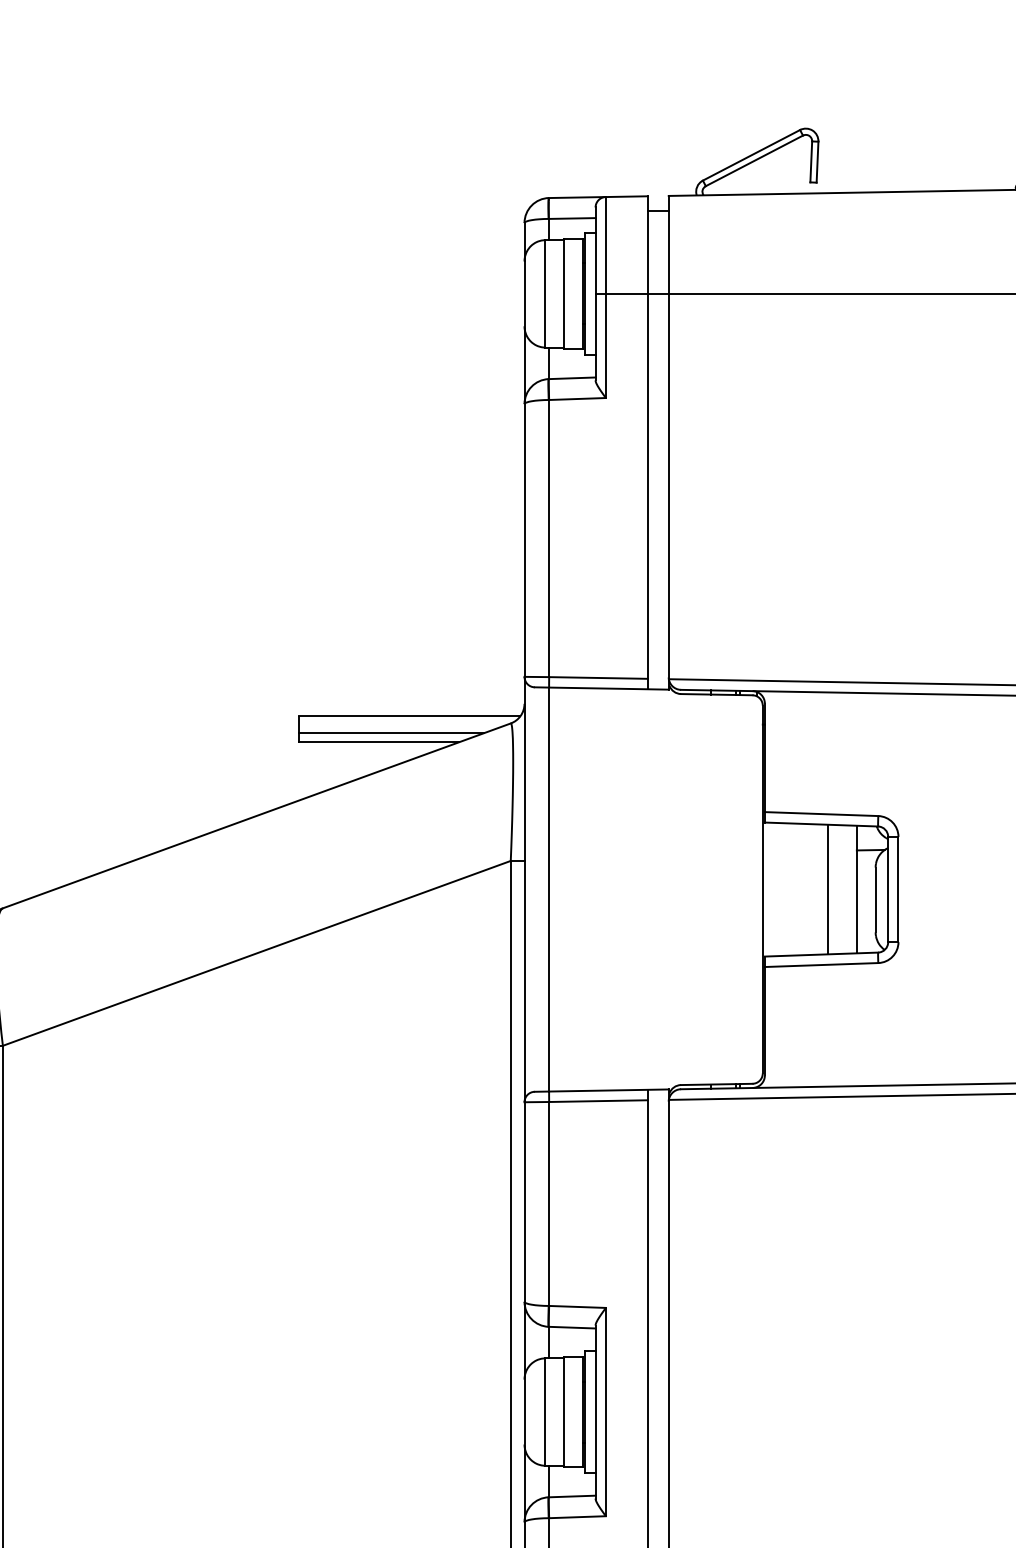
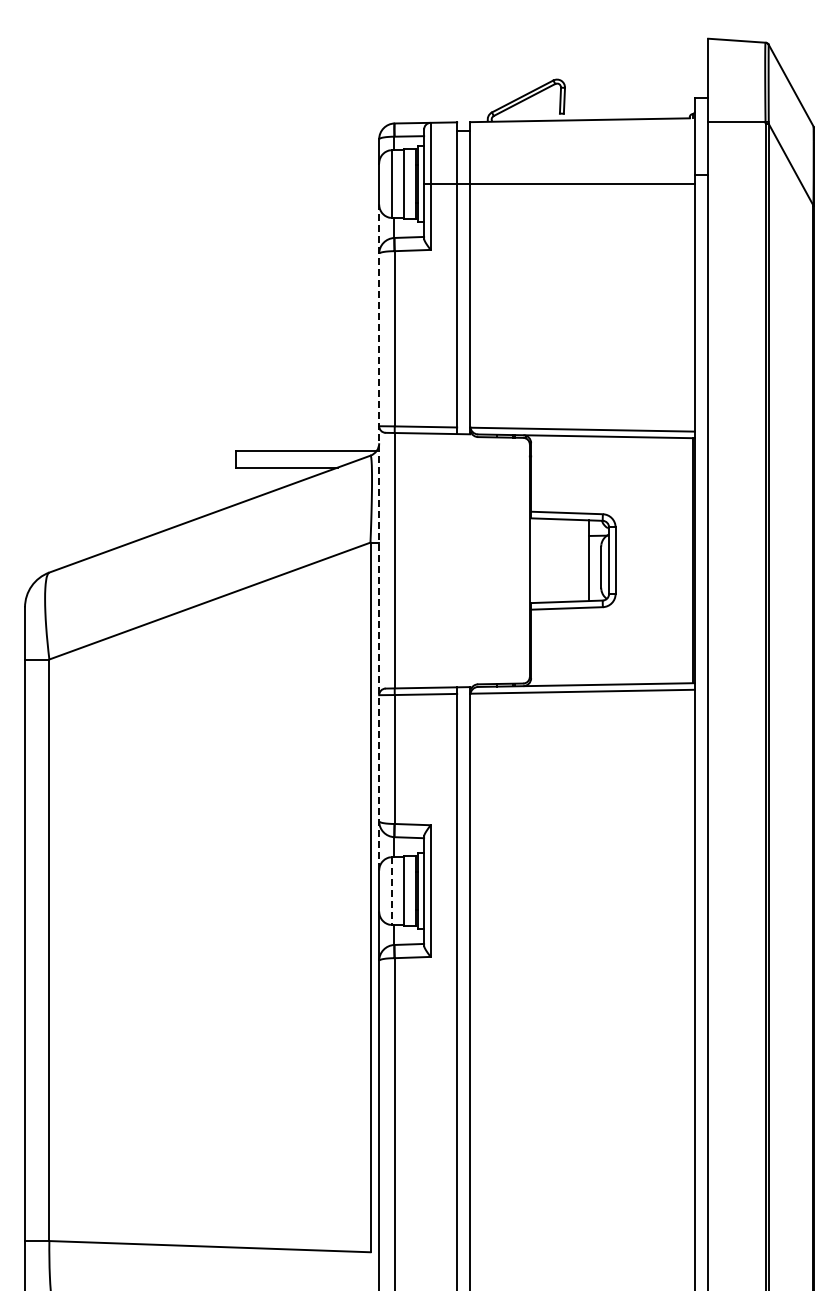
line: (390, 732) -> (294, 461), removed
line: (525, 852) -> (379, 537), solid -> dashed
line: (827, 889) -> (570, 560), removed
line: (545, 1412) -> (392, 891), solid -> dashed

